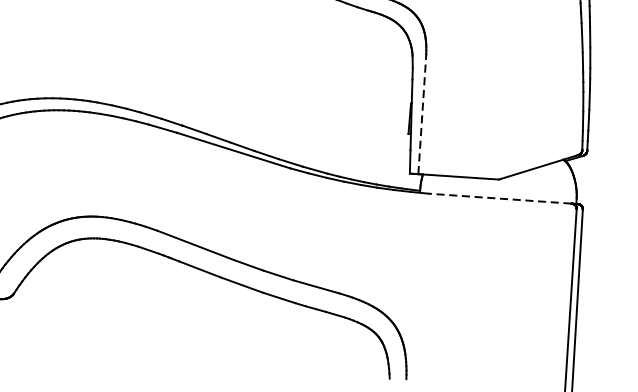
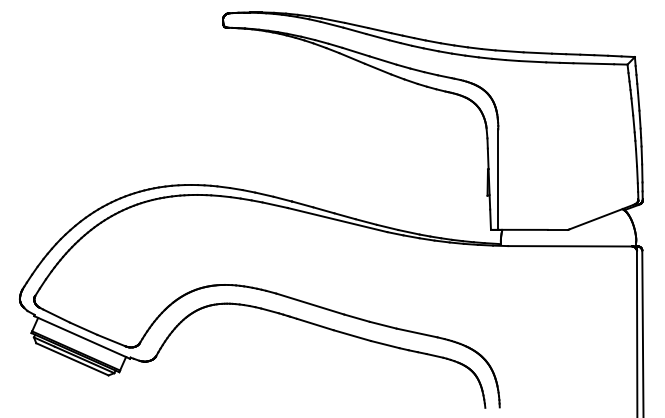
line: (422, 116) -> (498, 179), dashed -> solid
line: (500, 198) -> (570, 246), dashed -> solid

